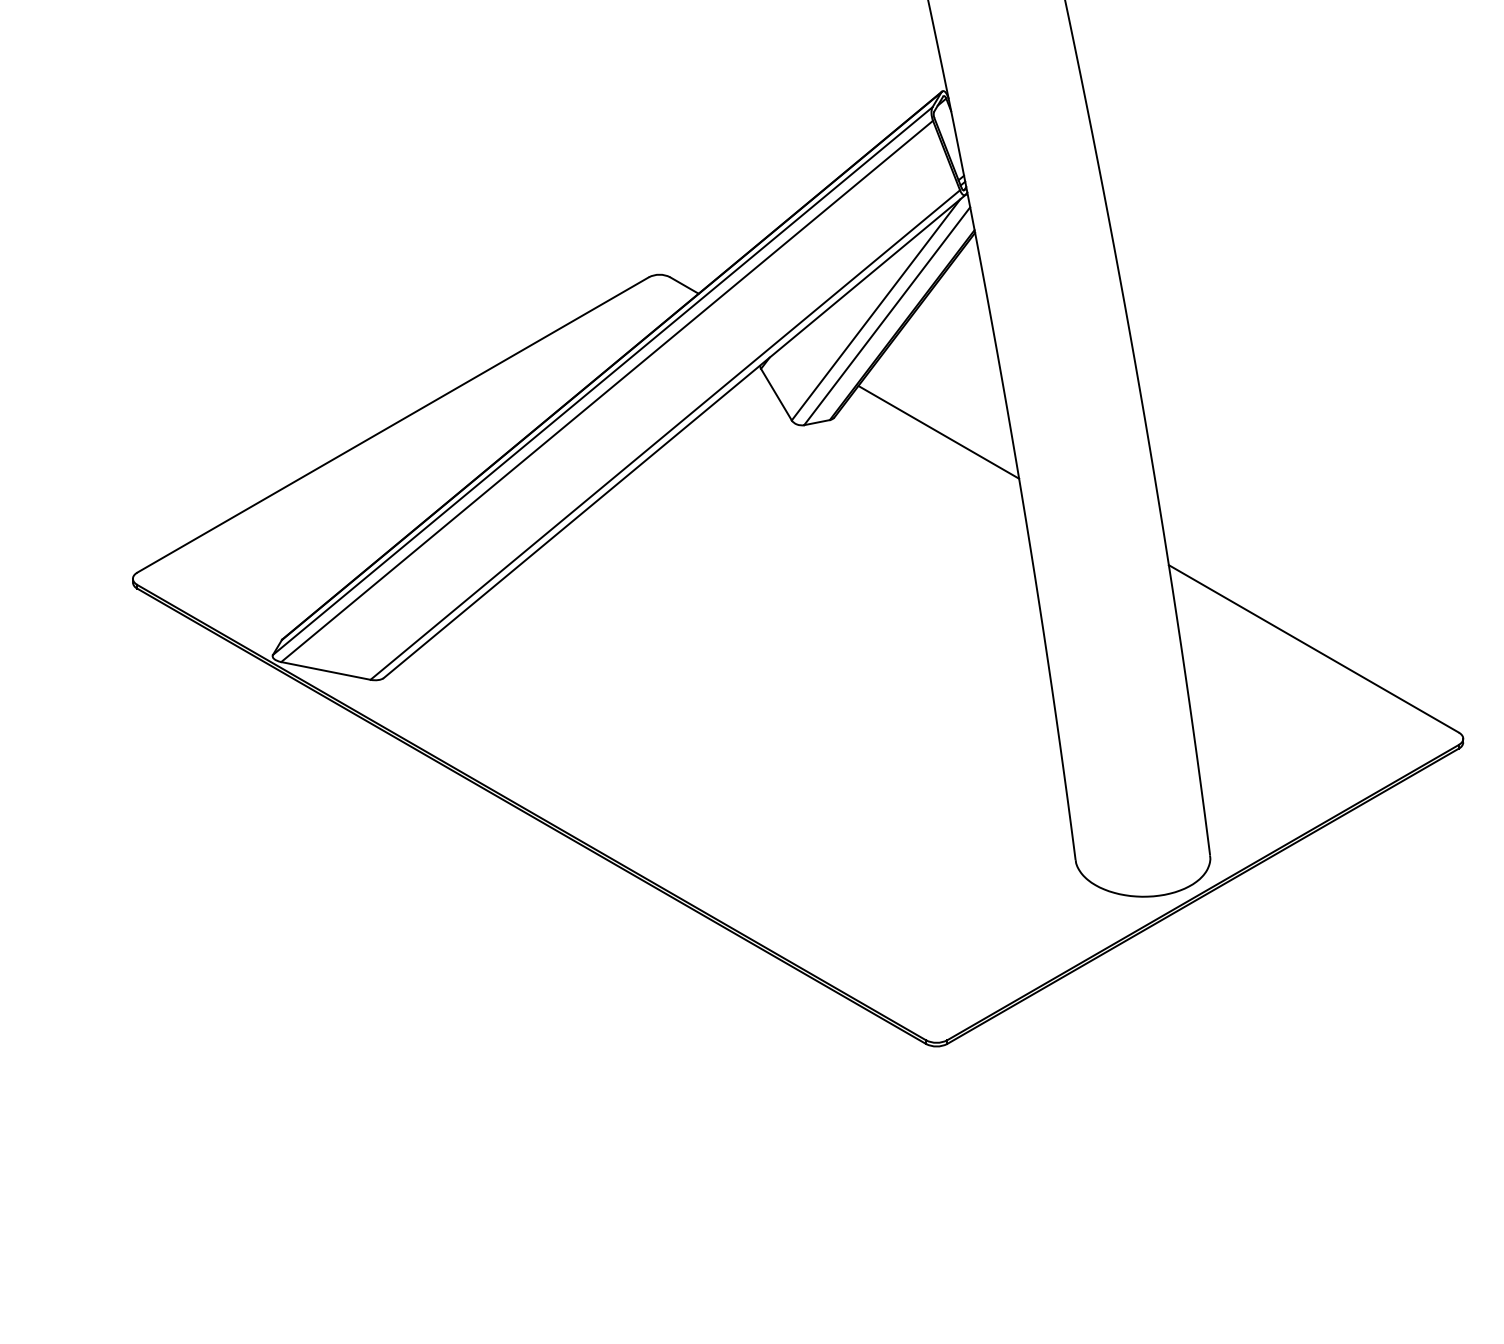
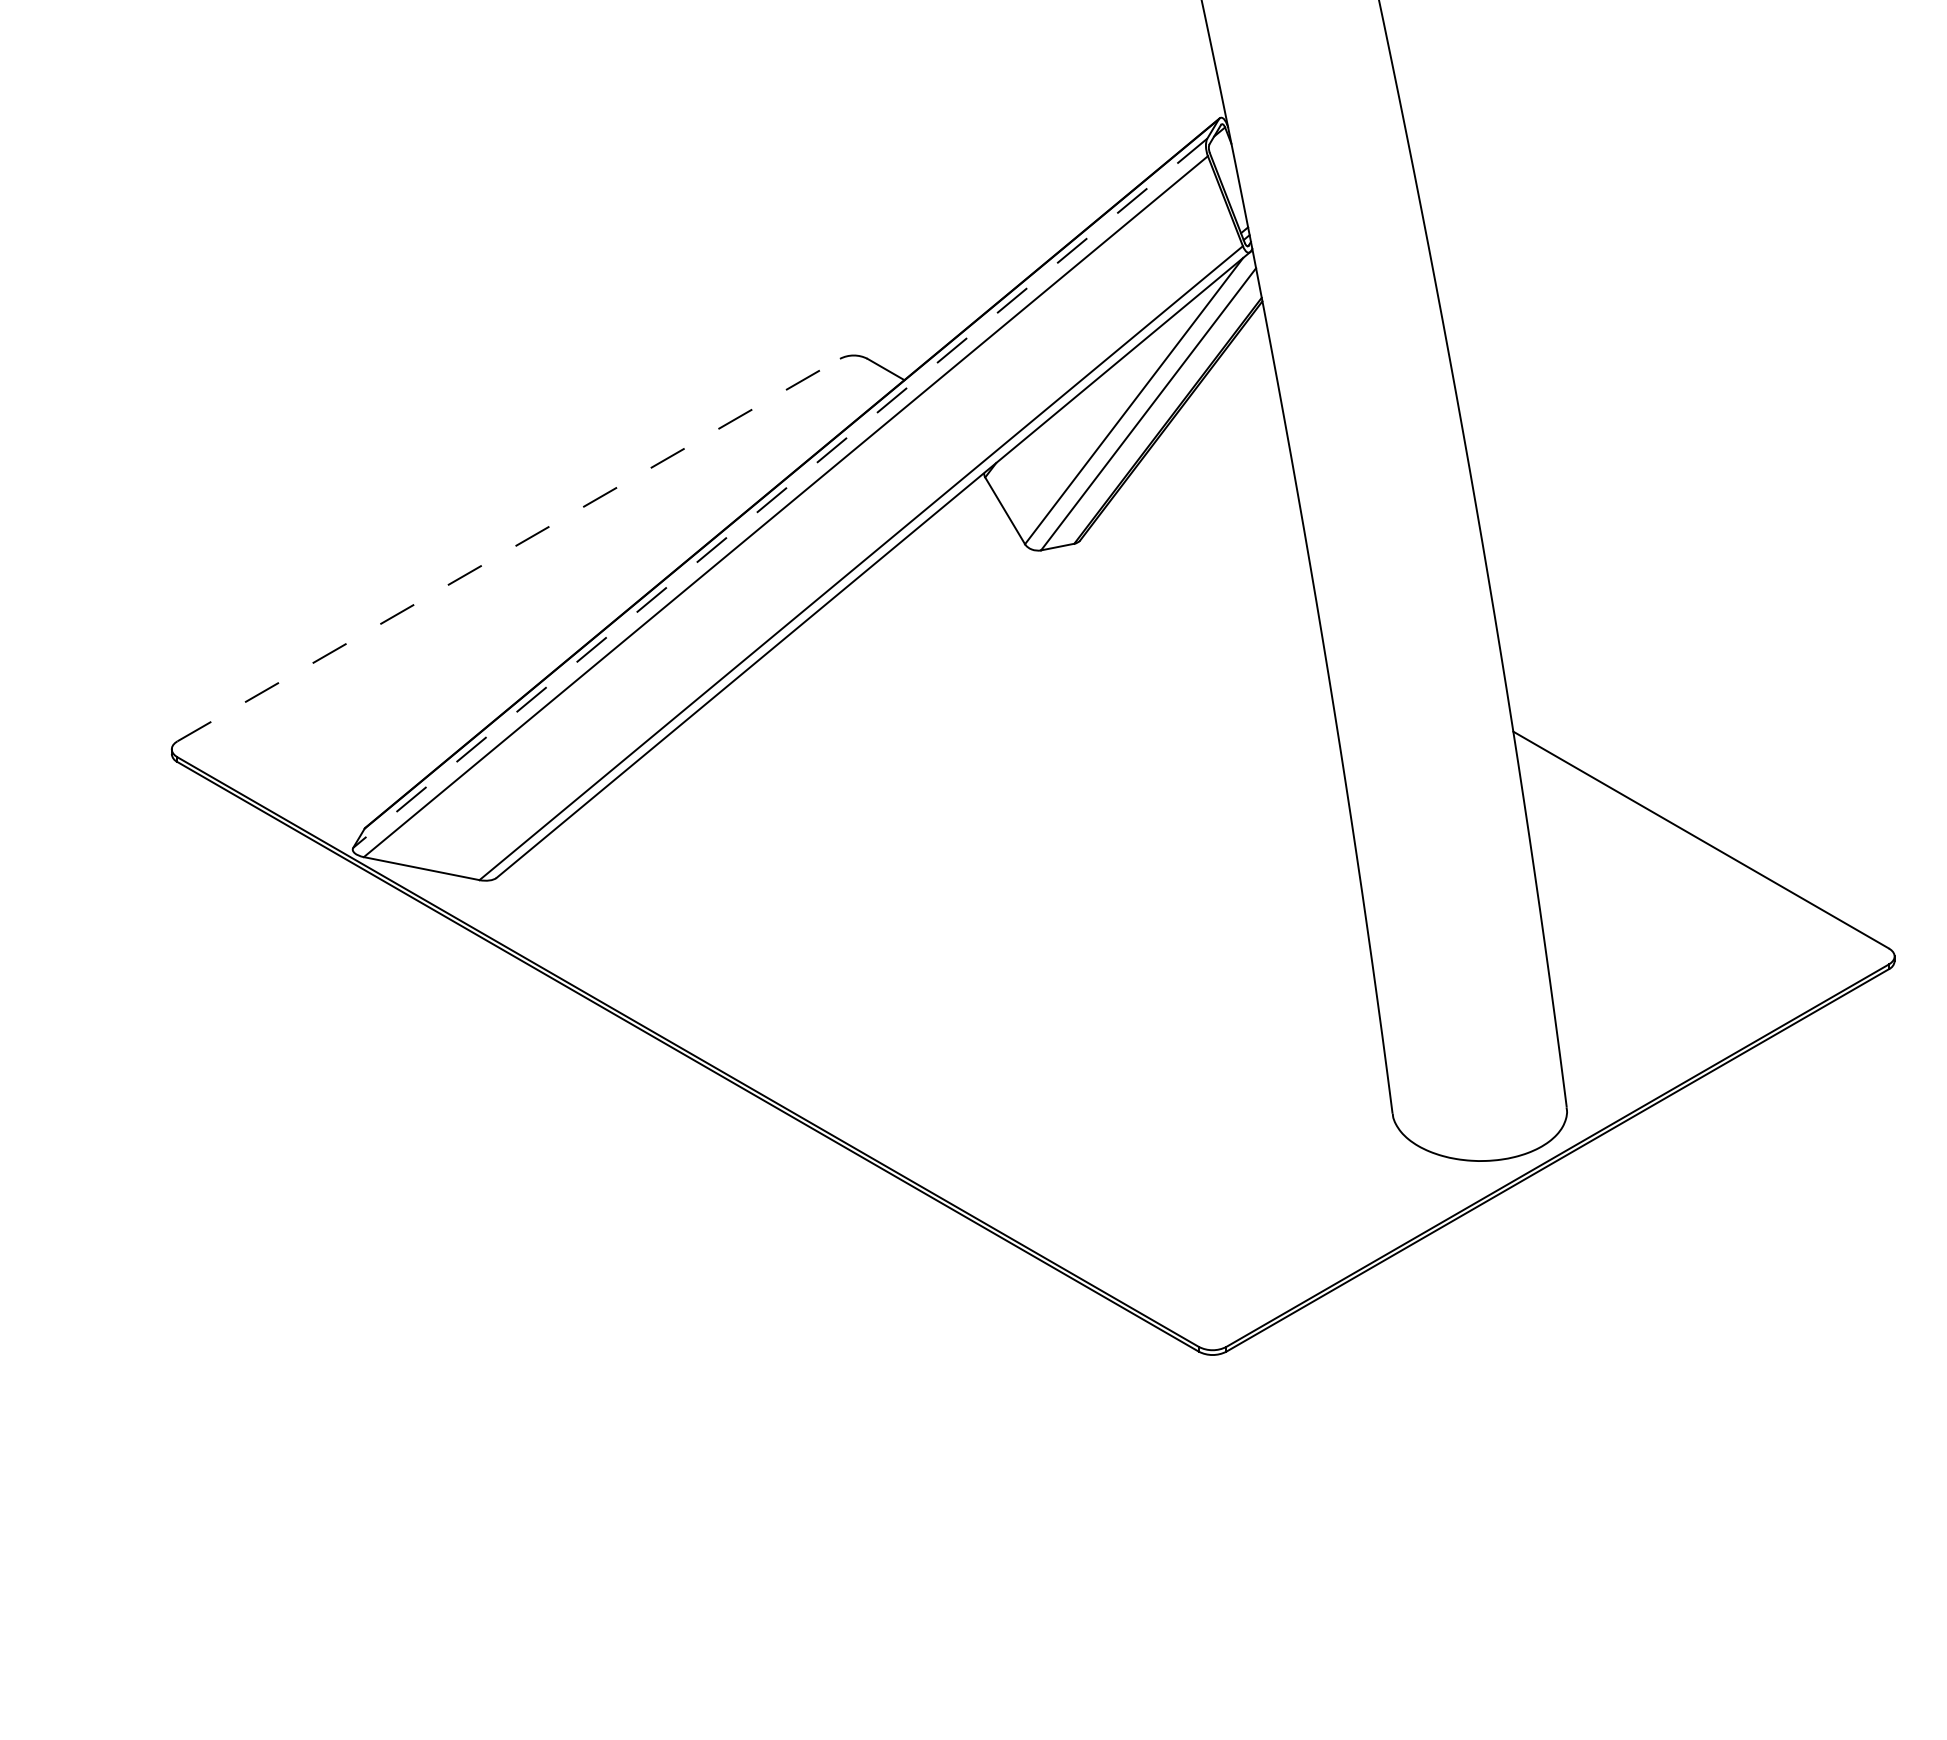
line: (602, 381) -> (779, 493), solid -> dashed
line: (393, 424) -> (509, 549), solid -> dashed
line: (938, 432) -> (1215, 559), removed

